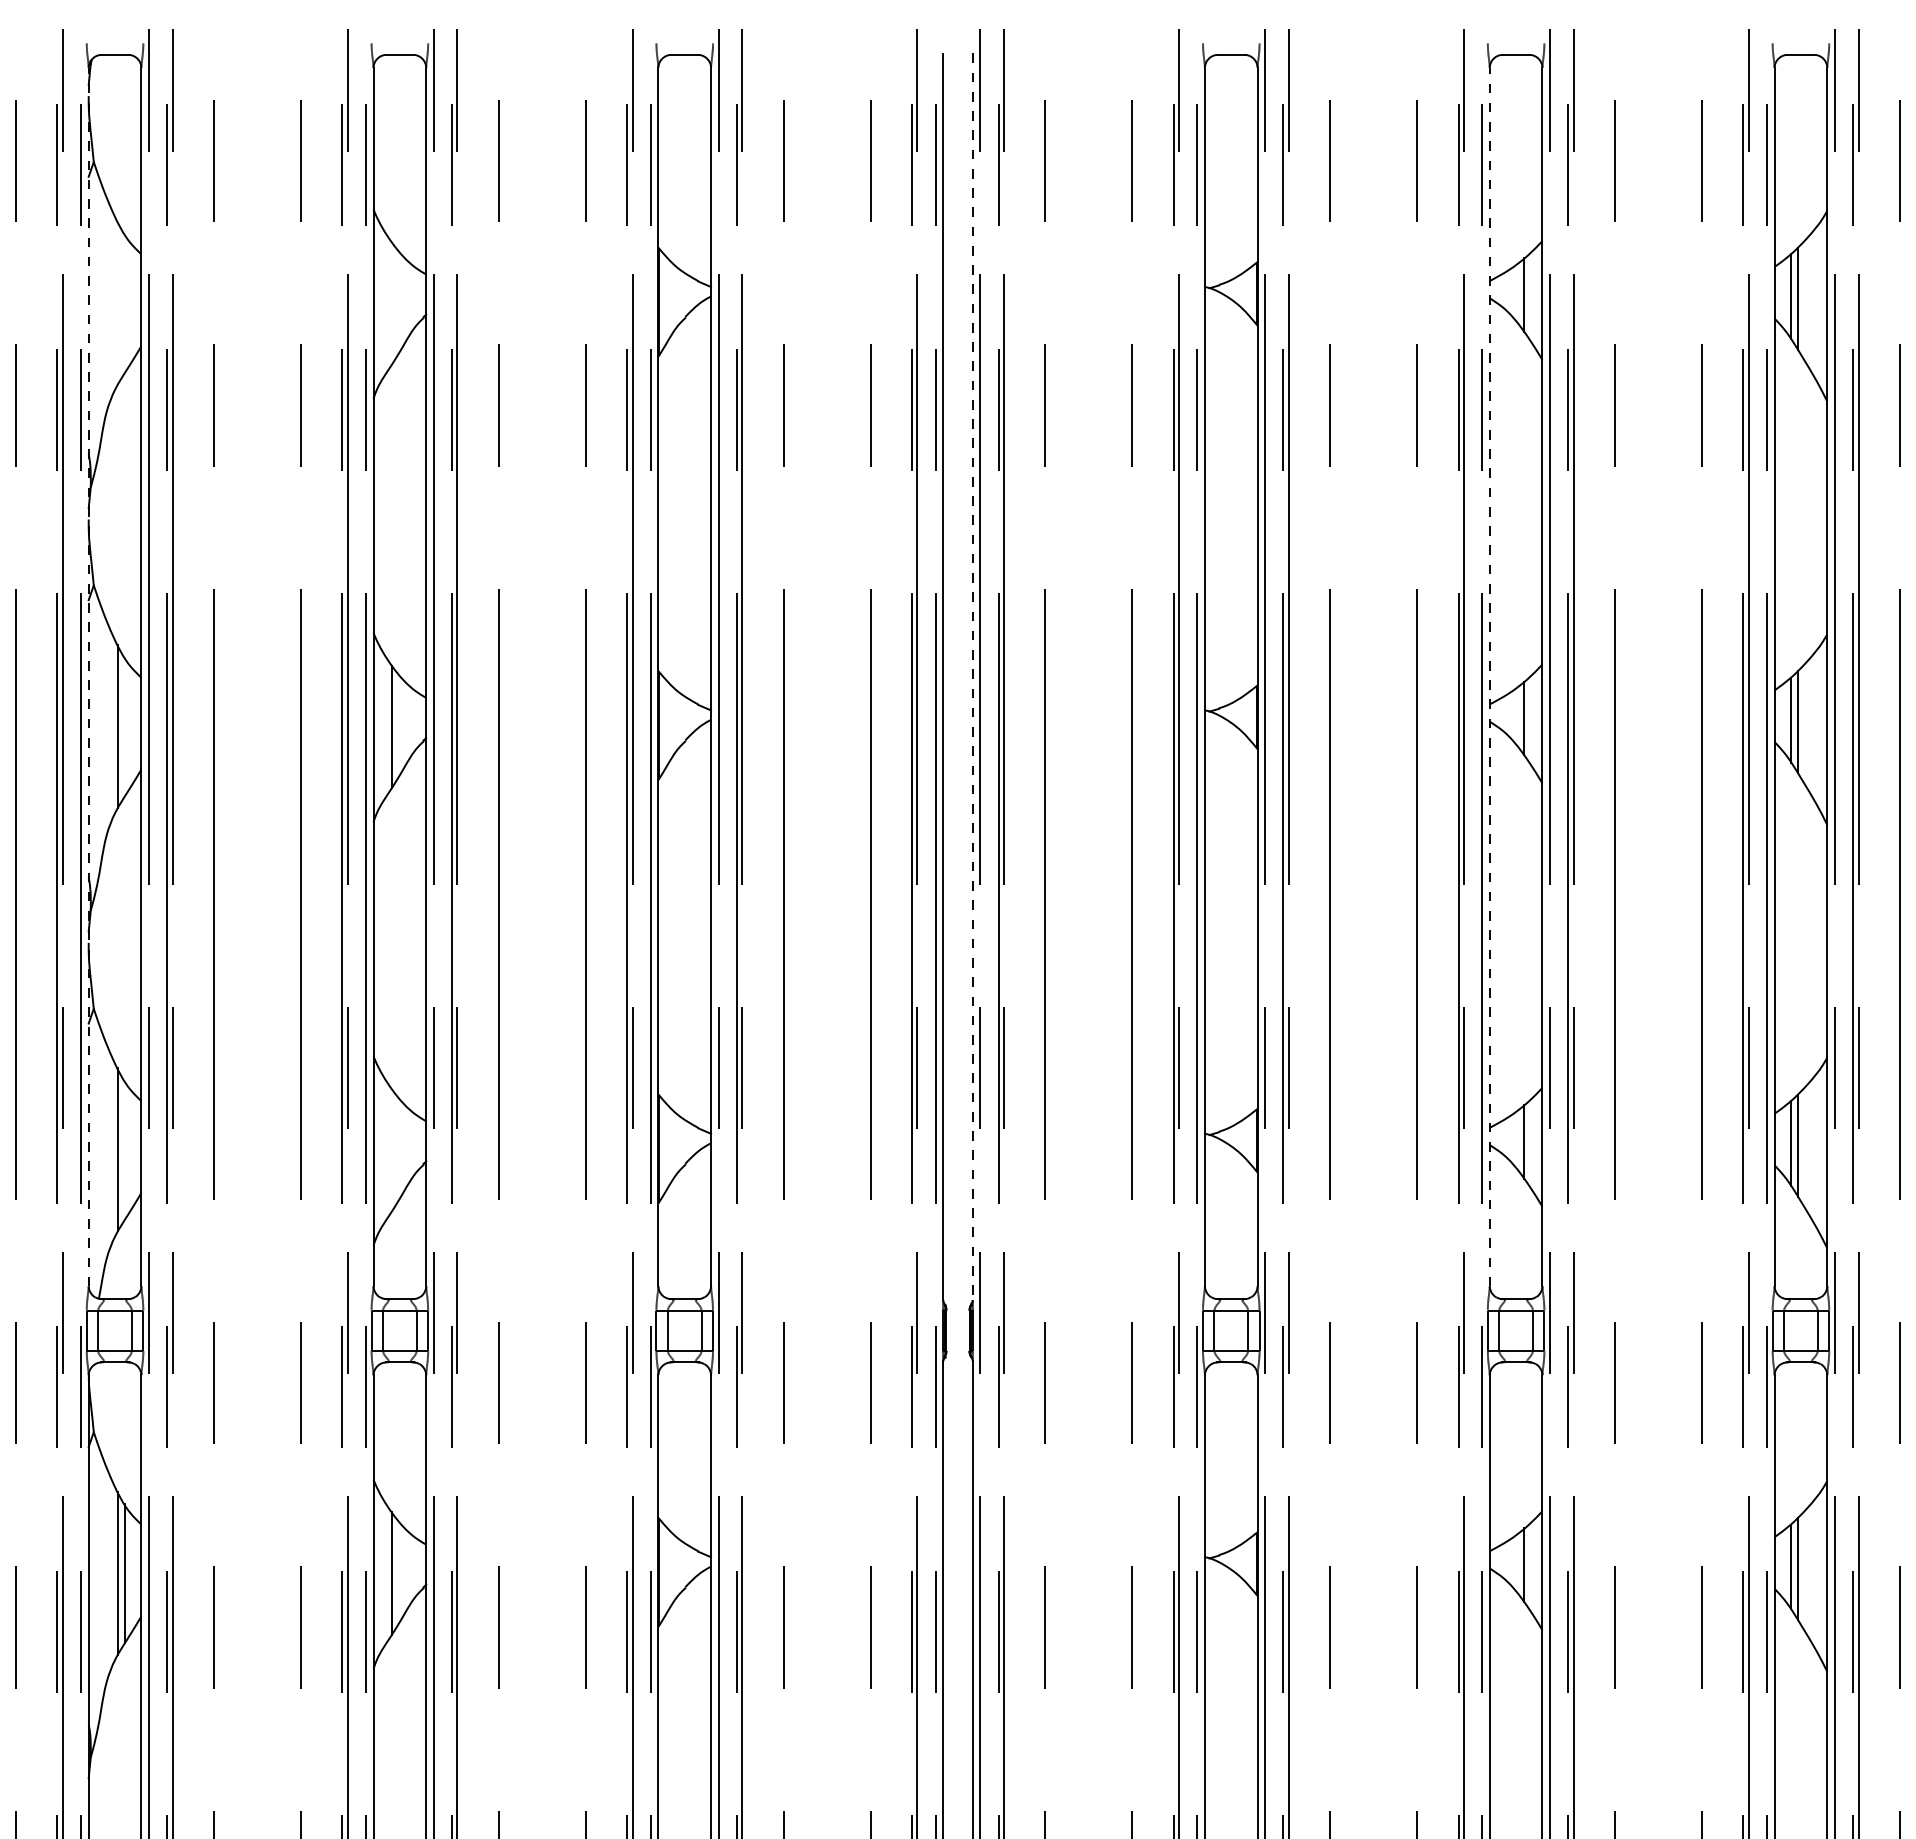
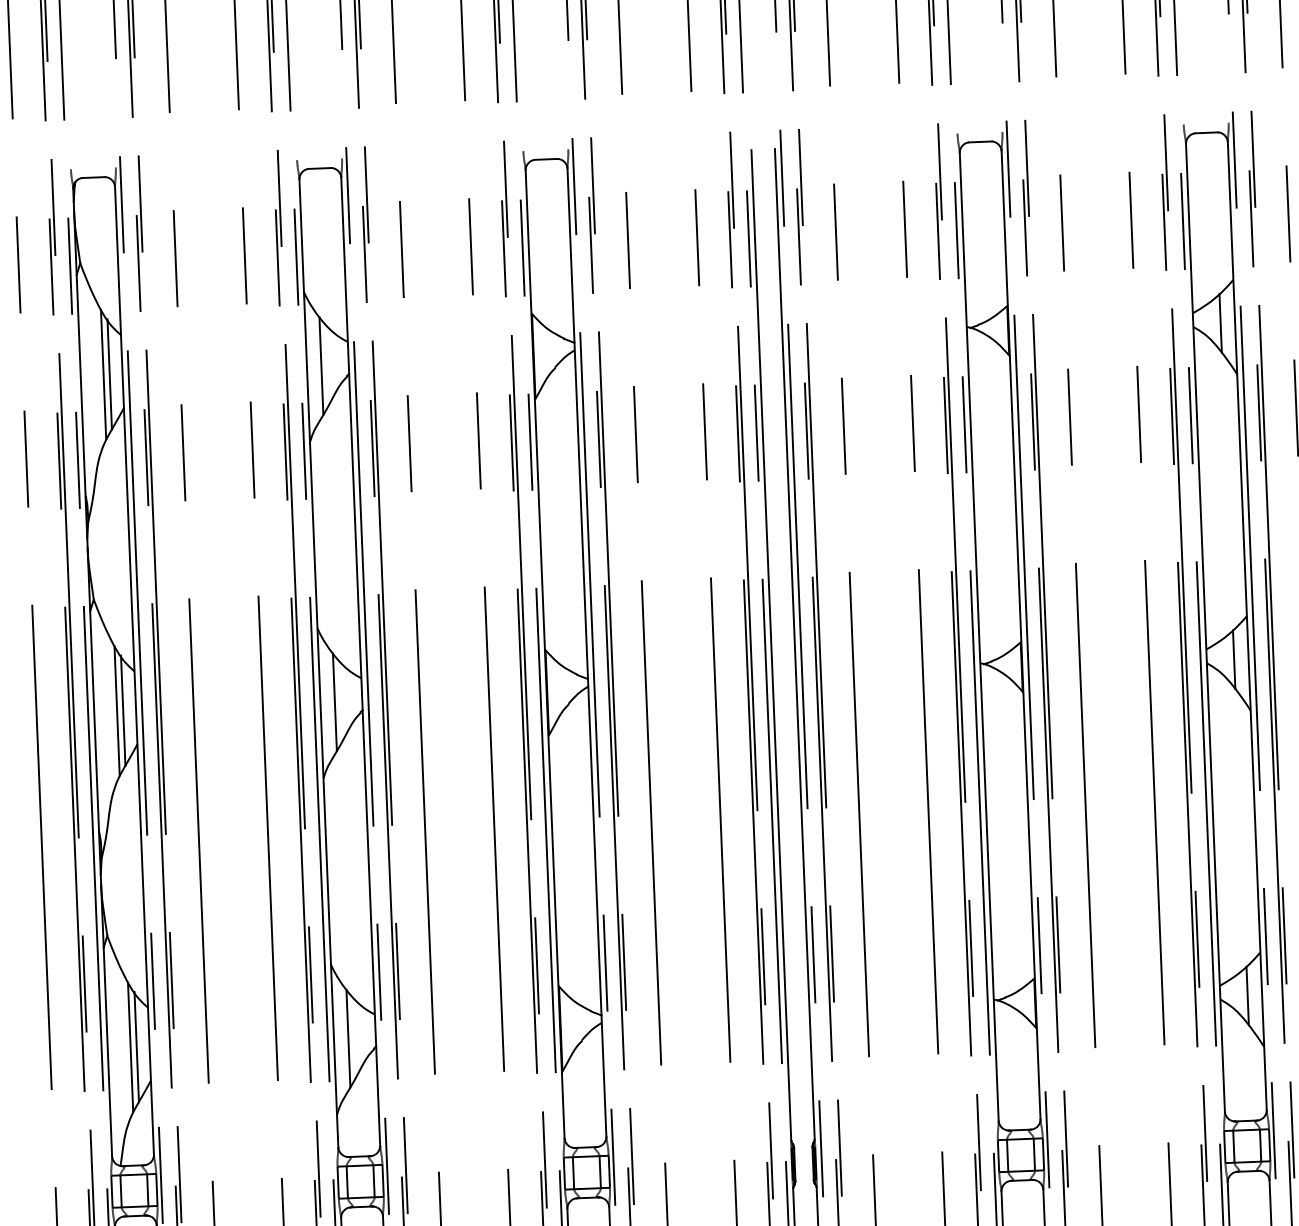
line: (117, 302) -> (103, 374), added
line: (125, 302) -> (109, 373), added
line: (391, 303) -> (321, 366), added
line: (88, 676) -> (92, 672), dashed -> solid
line: (1489, 676) -> (1205, 627), dashed -> solid
line: (972, 677) -> (794, 644), dashed -> solid
line: (125, 726) -> (123, 710), added
line: (125, 1149) -> (136, 1046), added
line: (391, 1149) -> (348, 1038), added

